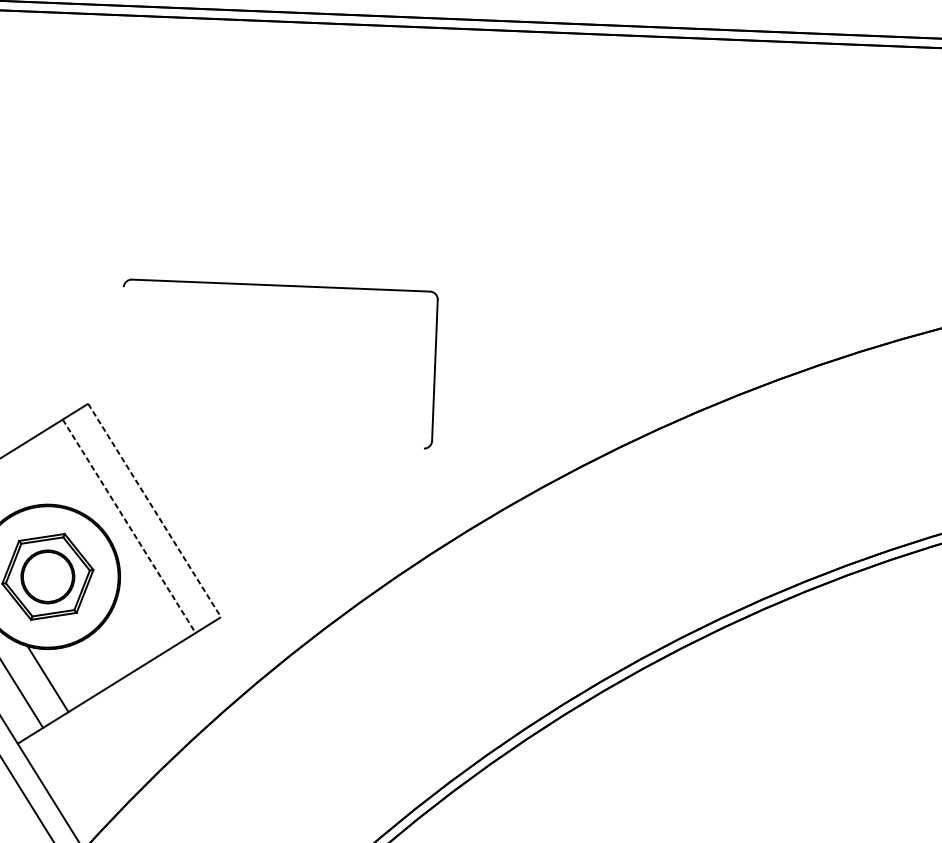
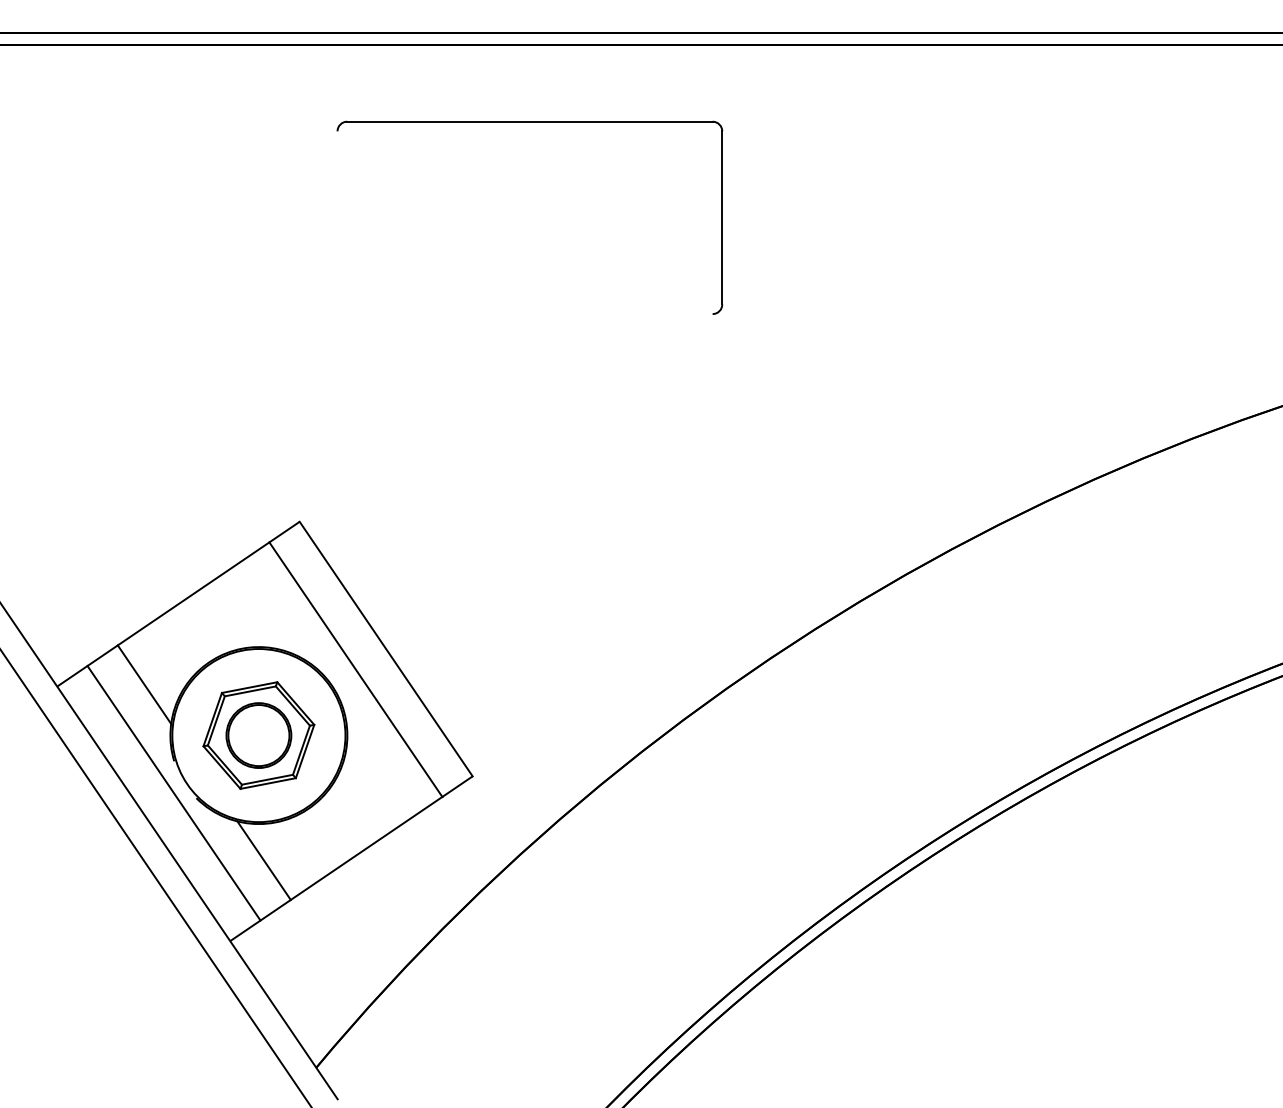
part: (280, 286) -> (529, 122), moved
line: (154, 510) -> (386, 649), dashed -> solid
line: (128, 526) -> (355, 669), dashed -> solid

